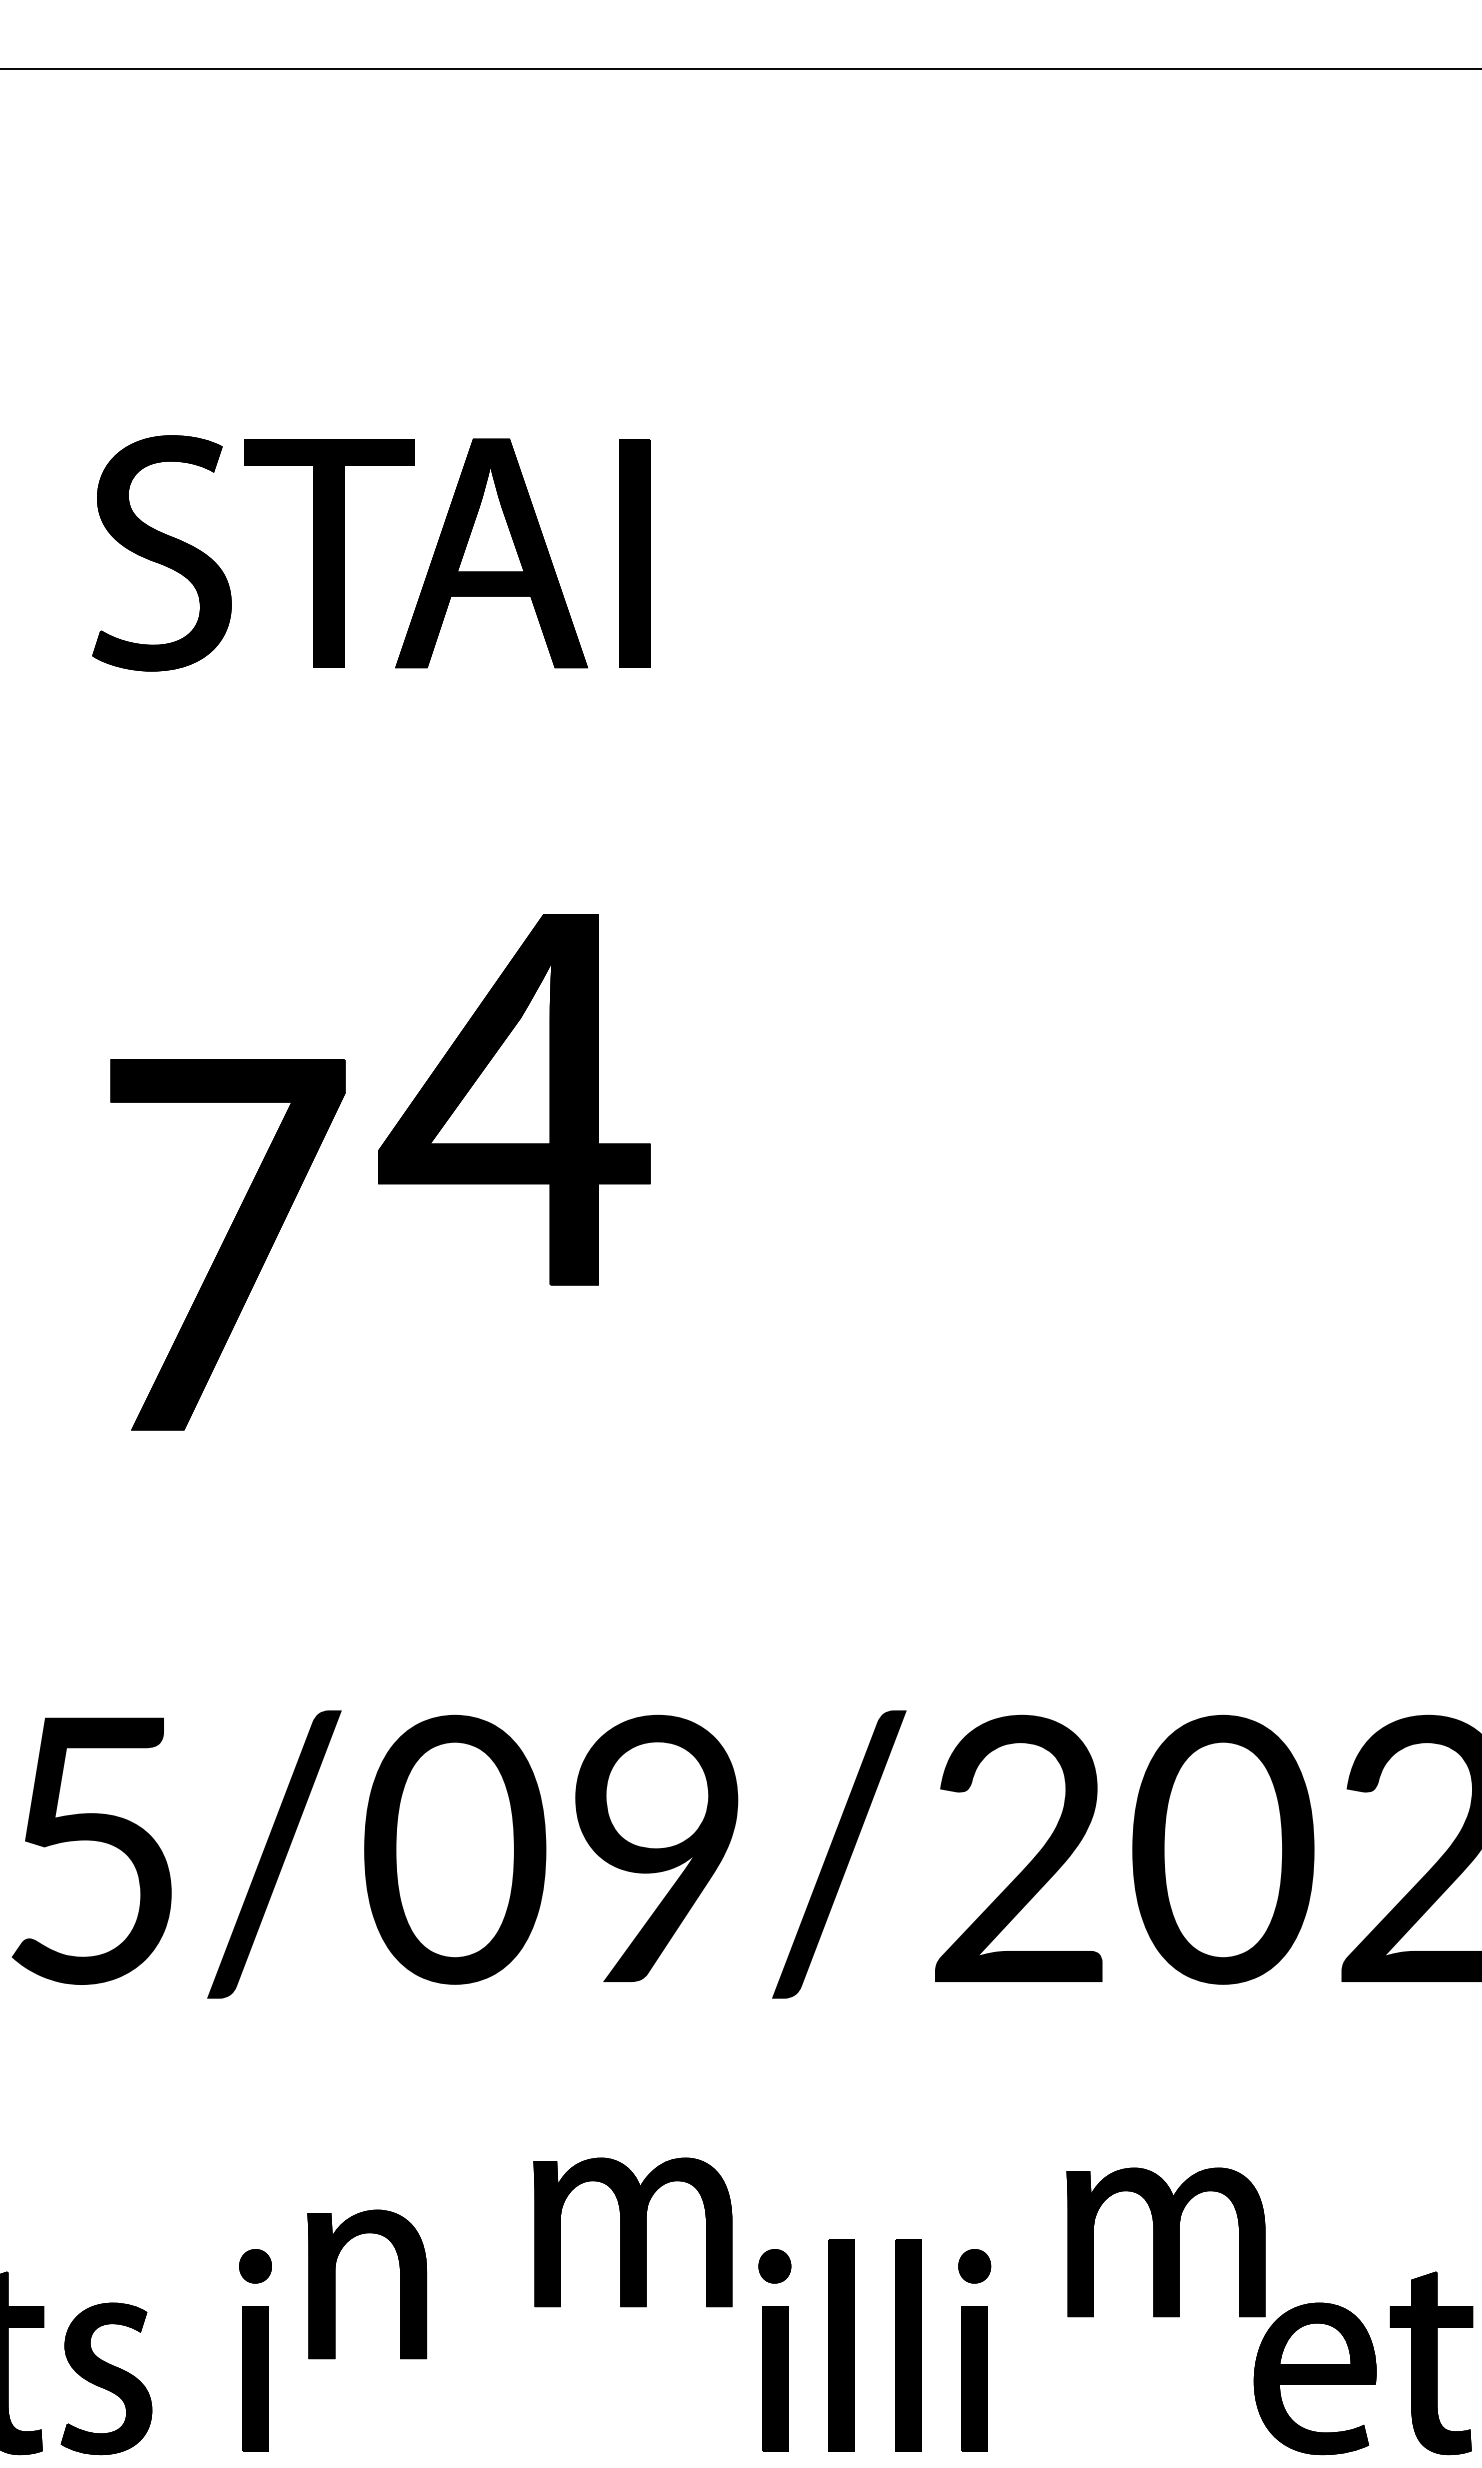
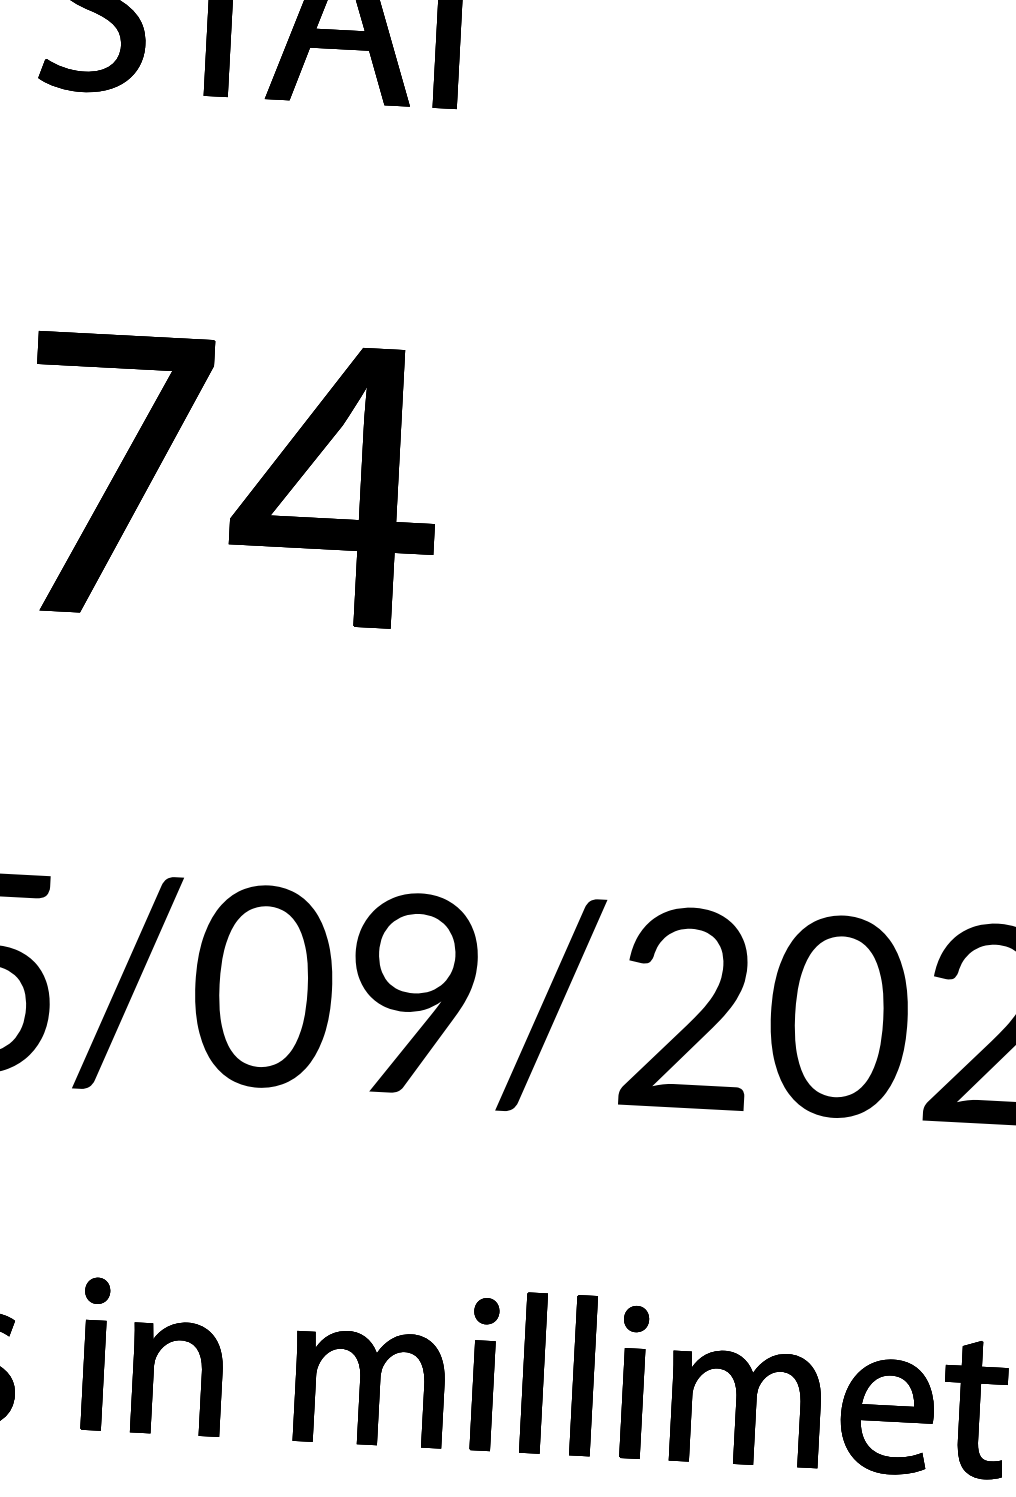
part: (514, 1099) -> (334, 485), moved
part: (227, 1244) -> (119, 474), moved
part: (632, 2232) -> (369, 1388), moved
part: (1165, 2242) -> (745, 1408), moved
part: (335, 2284) -> (153, 1377), moved

